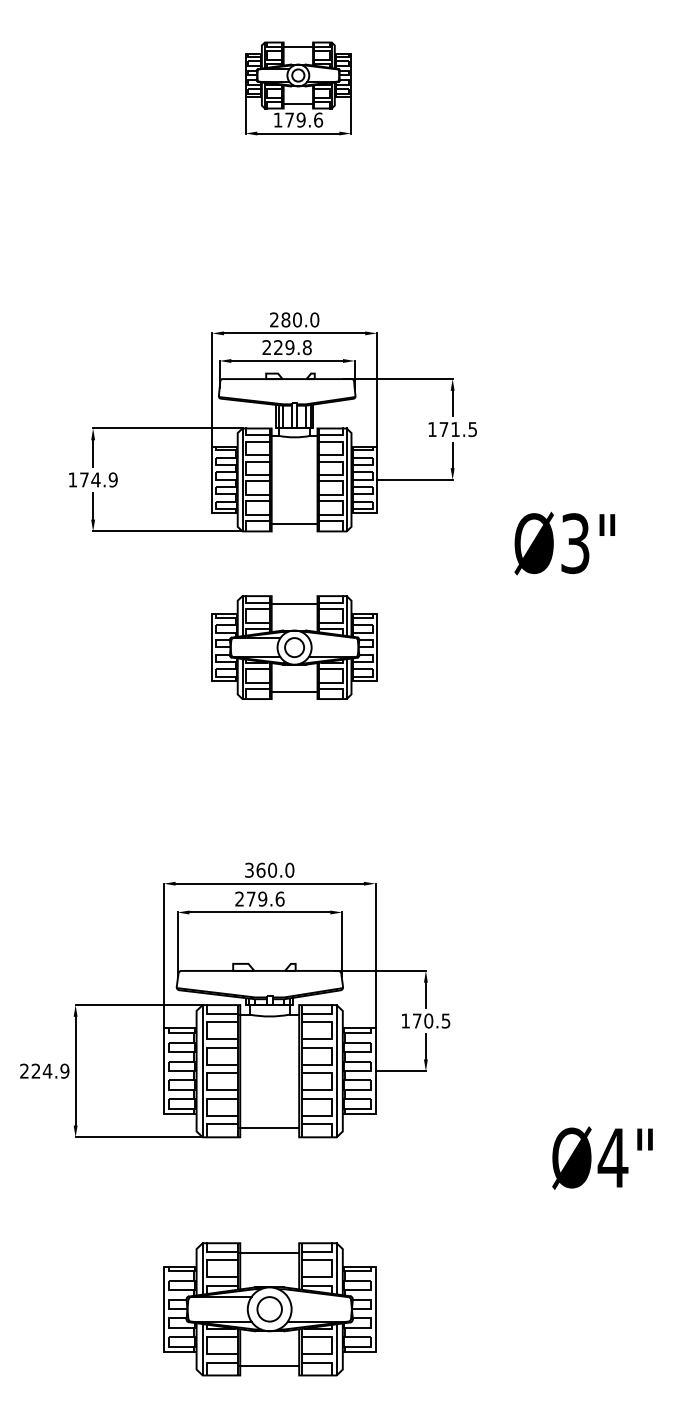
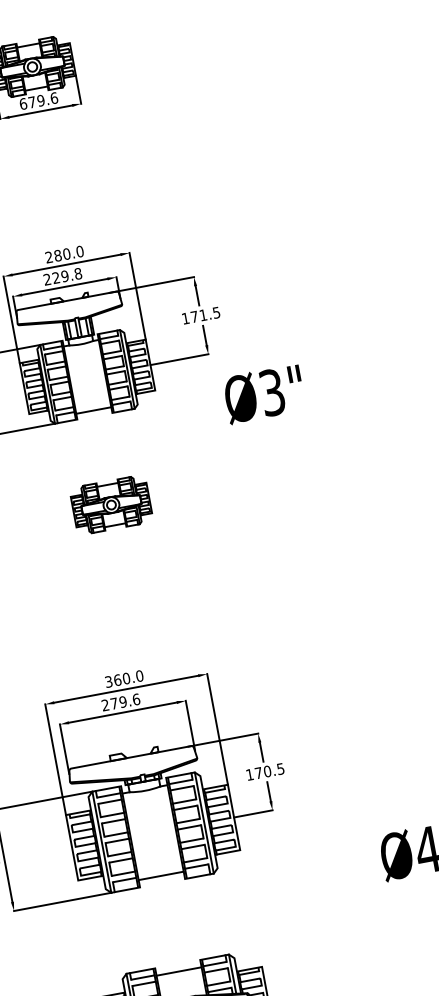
text: (277, 119) -> (22, 103), 179.6 -> 679.6
text: (564, 543) -> (264, 394), moved
part: (294, 647) -> (111, 505), size x0.6

